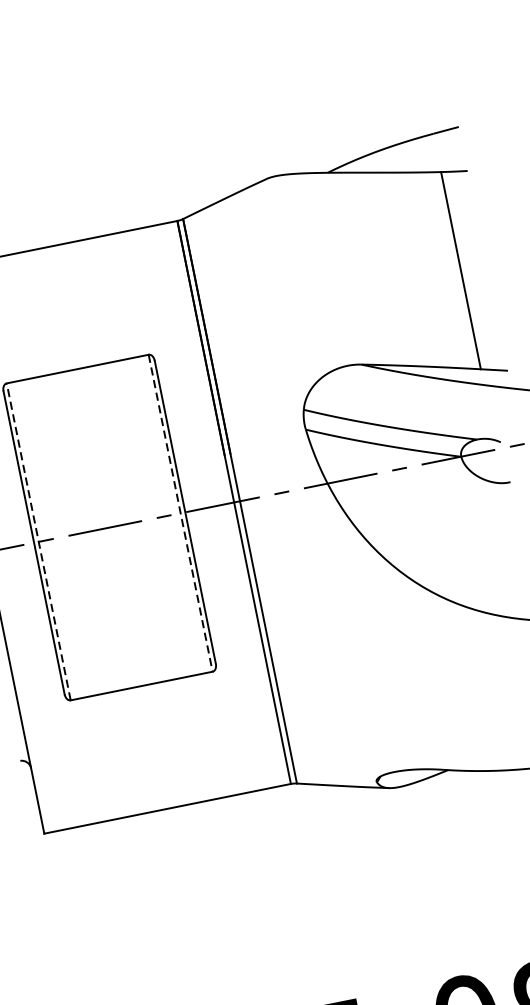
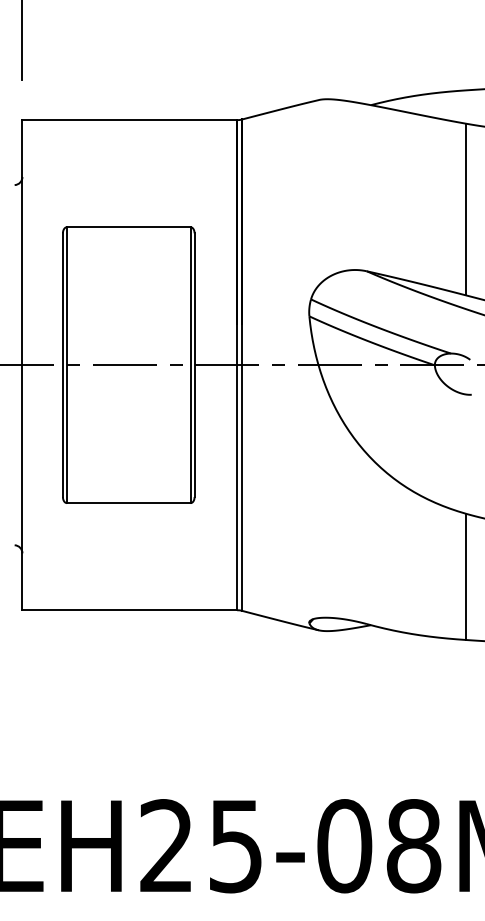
line: (180, 513) -> (190, 365), dashed -> solid
line: (39, 542) -> (67, 365), dashed -> solid

